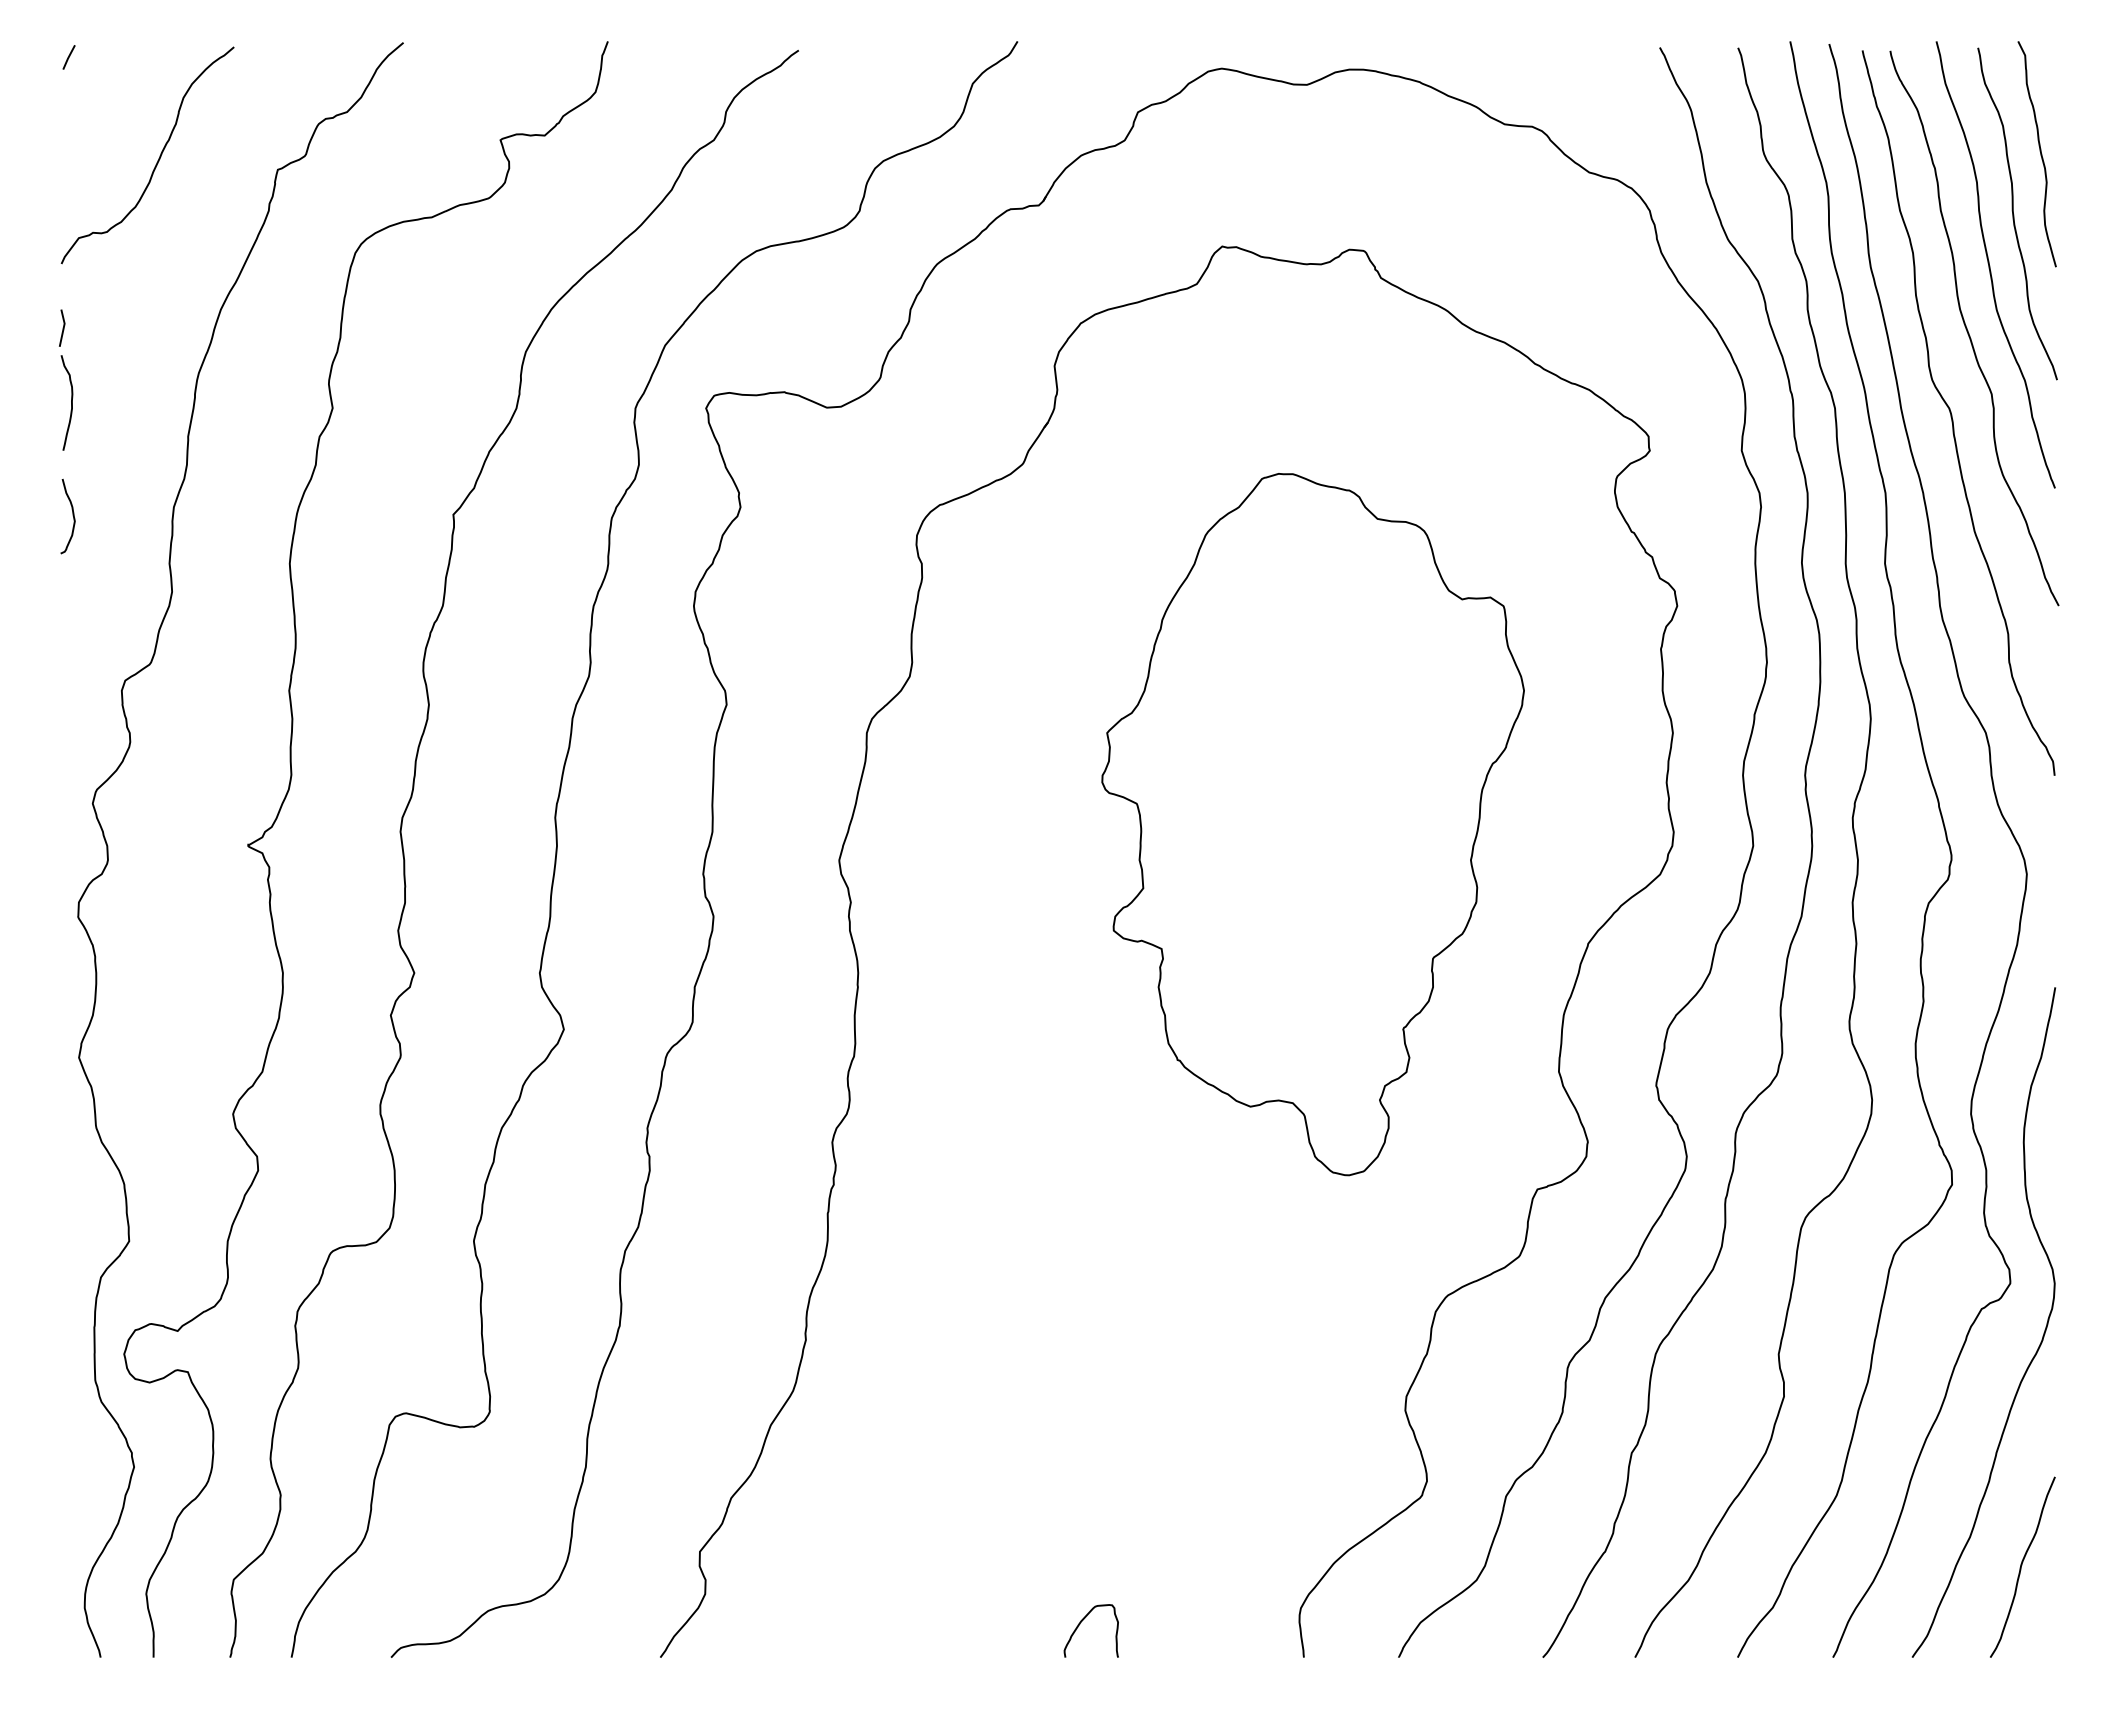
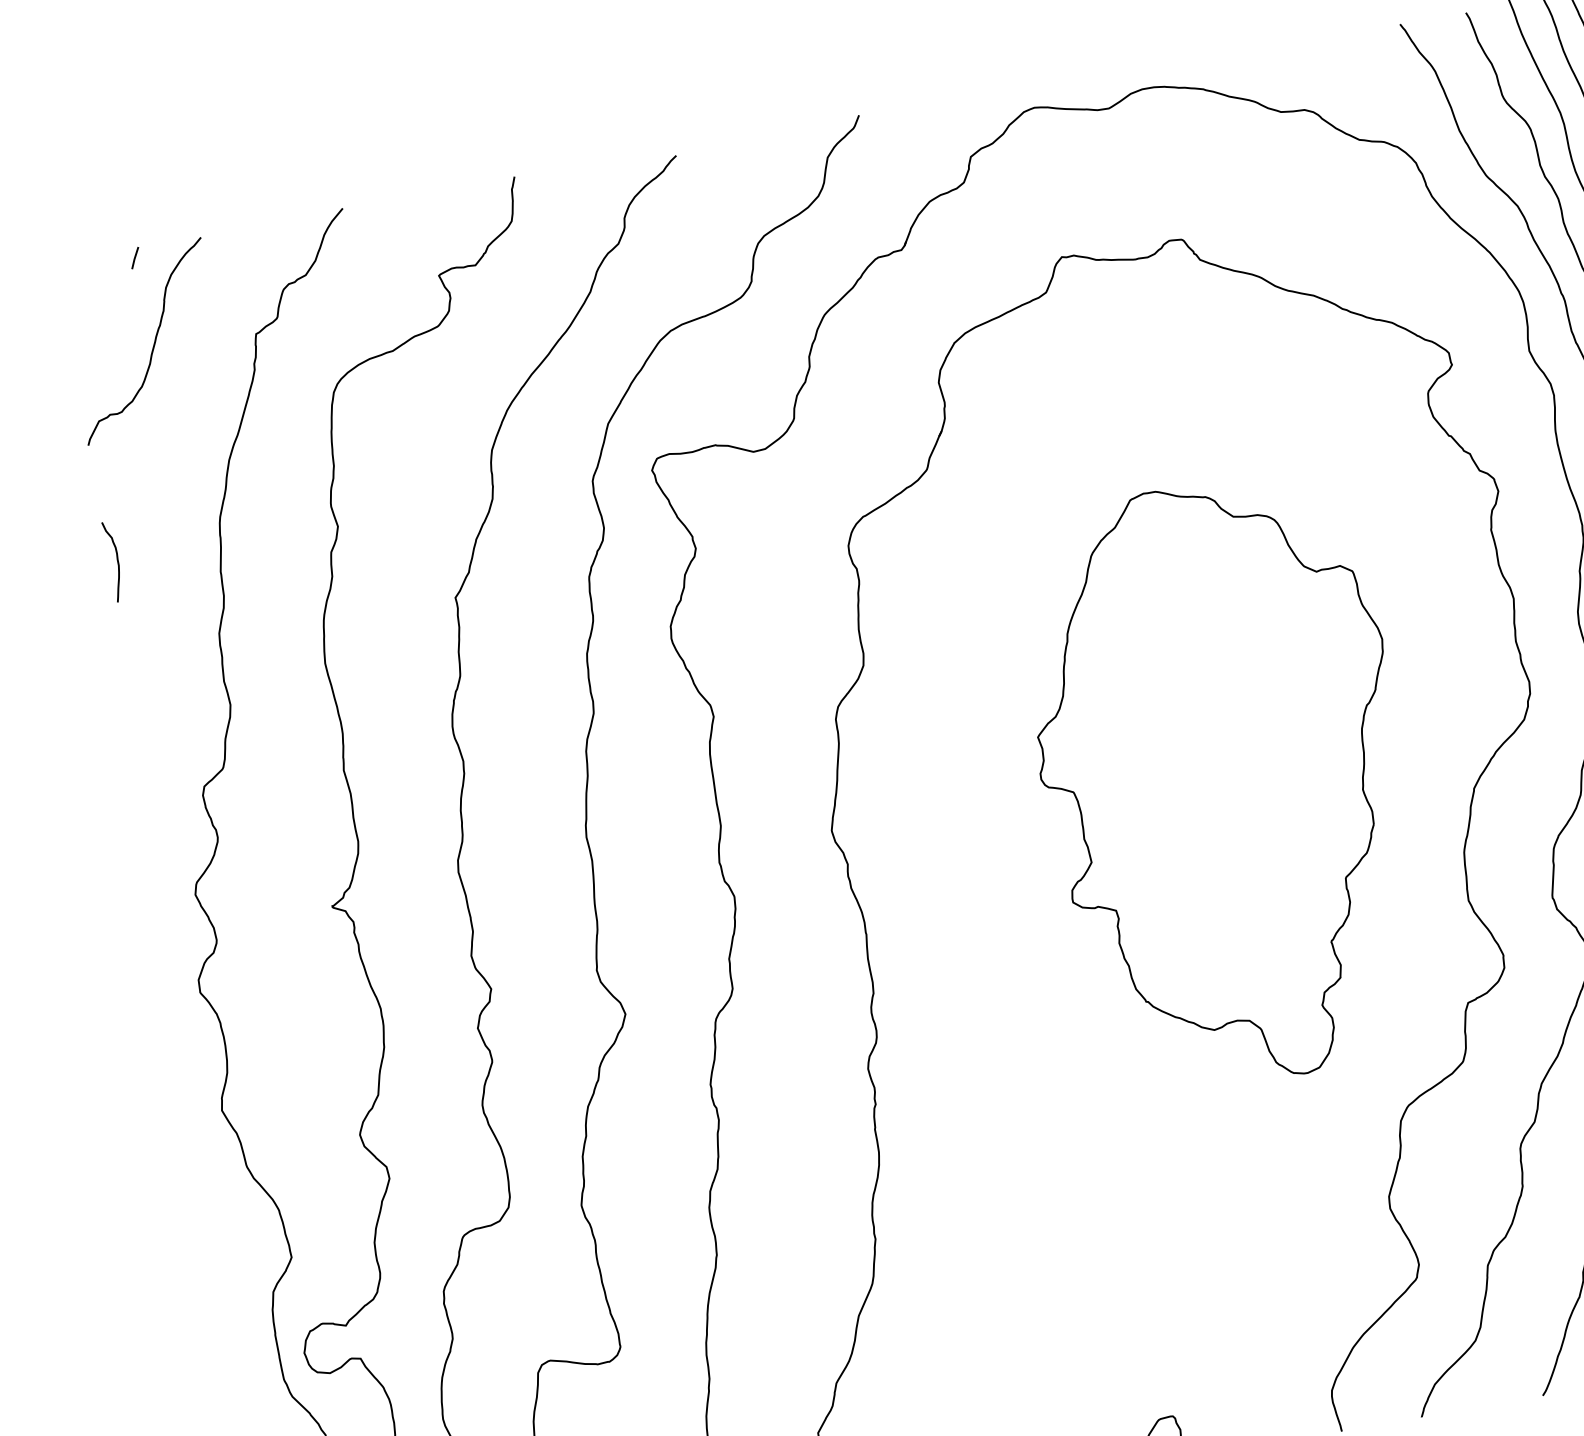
line: (68, 57) -> (134, 258), moved
line: (62, 327) -> (98, 498), removed
curve: (72, 515) -> (135, 655), removed
part: (1312, 824) -> (1224, 783), moved

